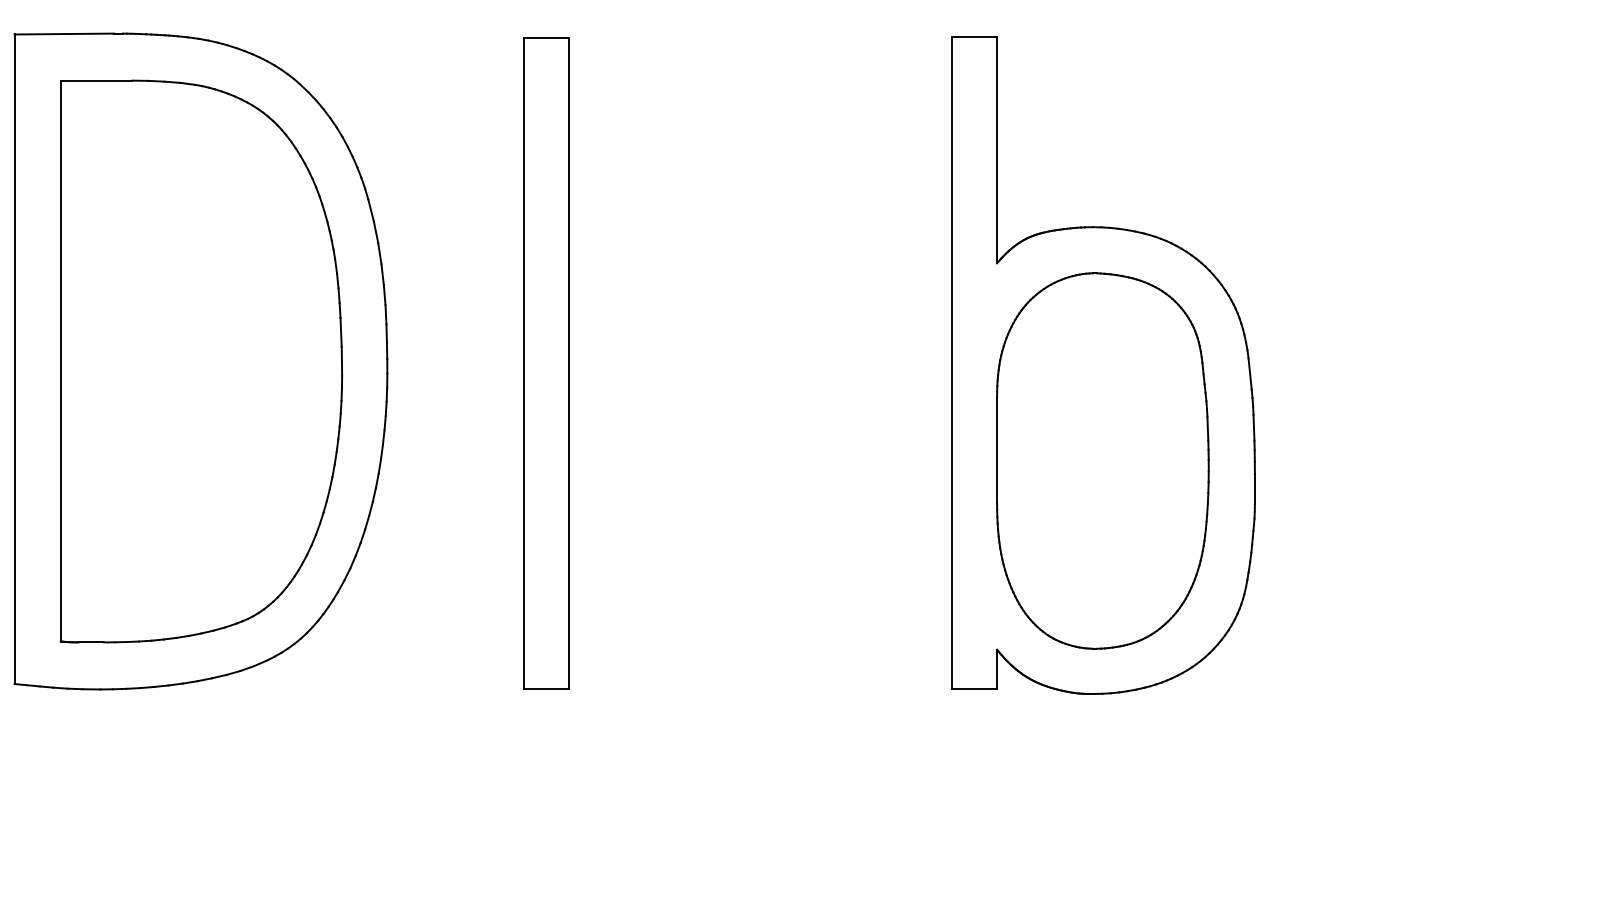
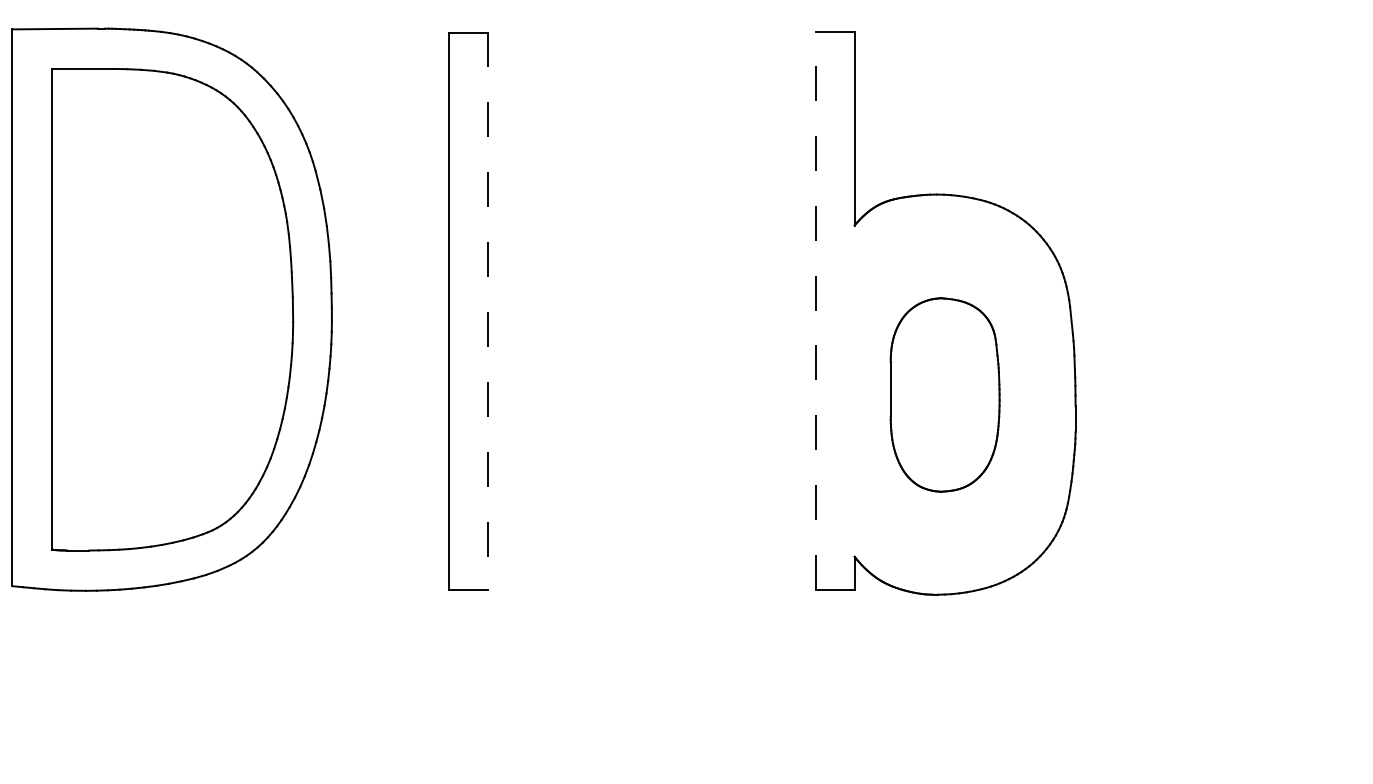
line: (951, 362) -> (815, 310), solid -> dashed
line: (568, 363) -> (487, 311), solid -> dashed
part: (1101, 460) -> (944, 394), size x0.6

